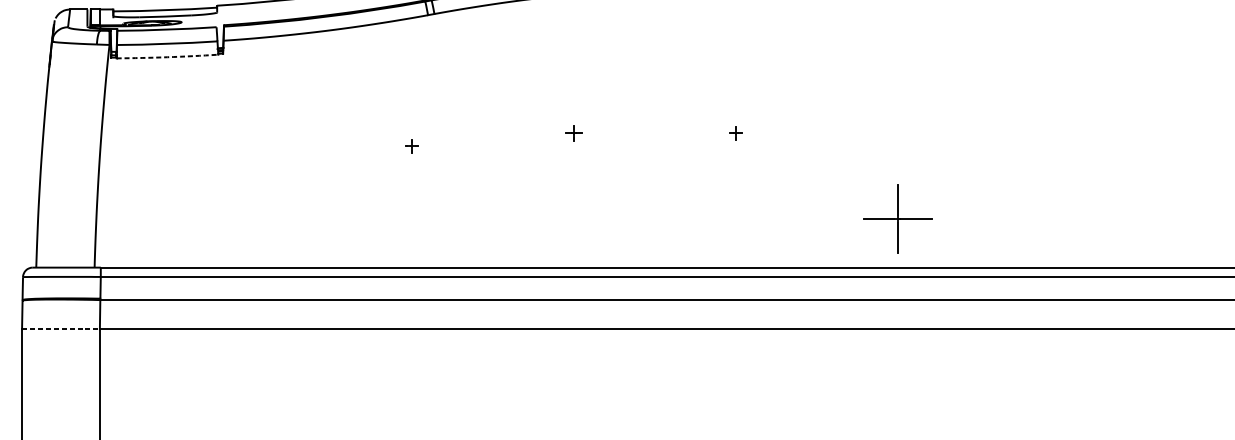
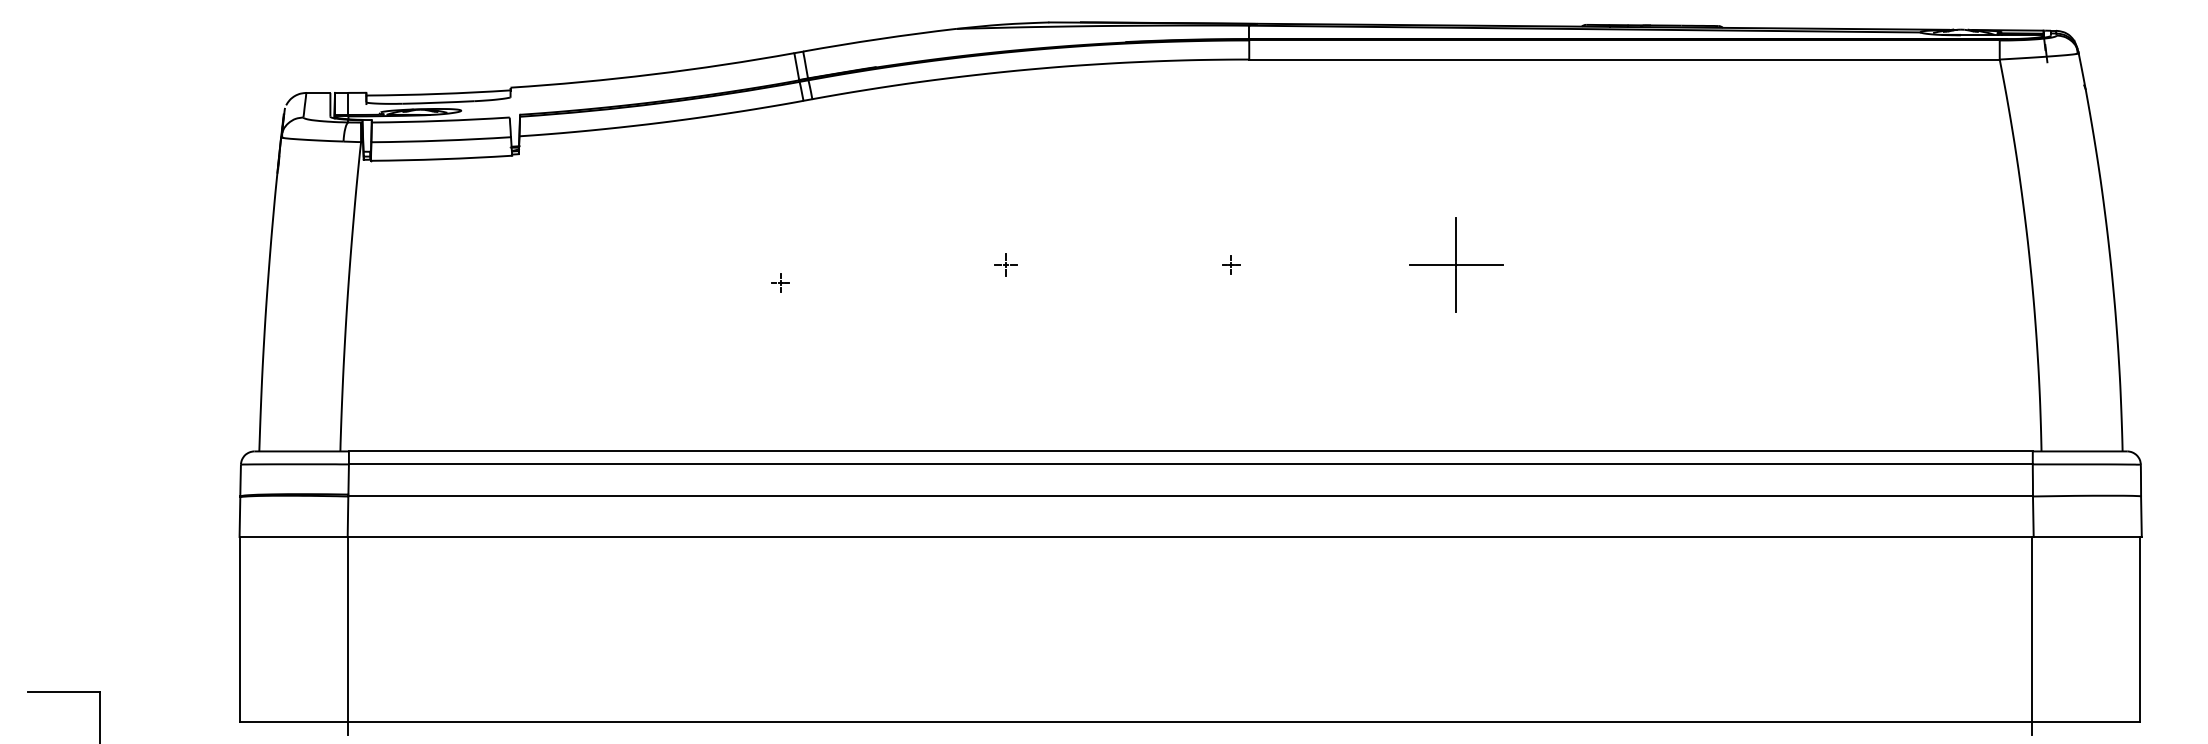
arc: (167, 57) -> (441, 159), dashed -> solid
part: (898, 218) -> (1456, 264), moved
line: (61, 329) -> (294, 537), dashed -> solid

